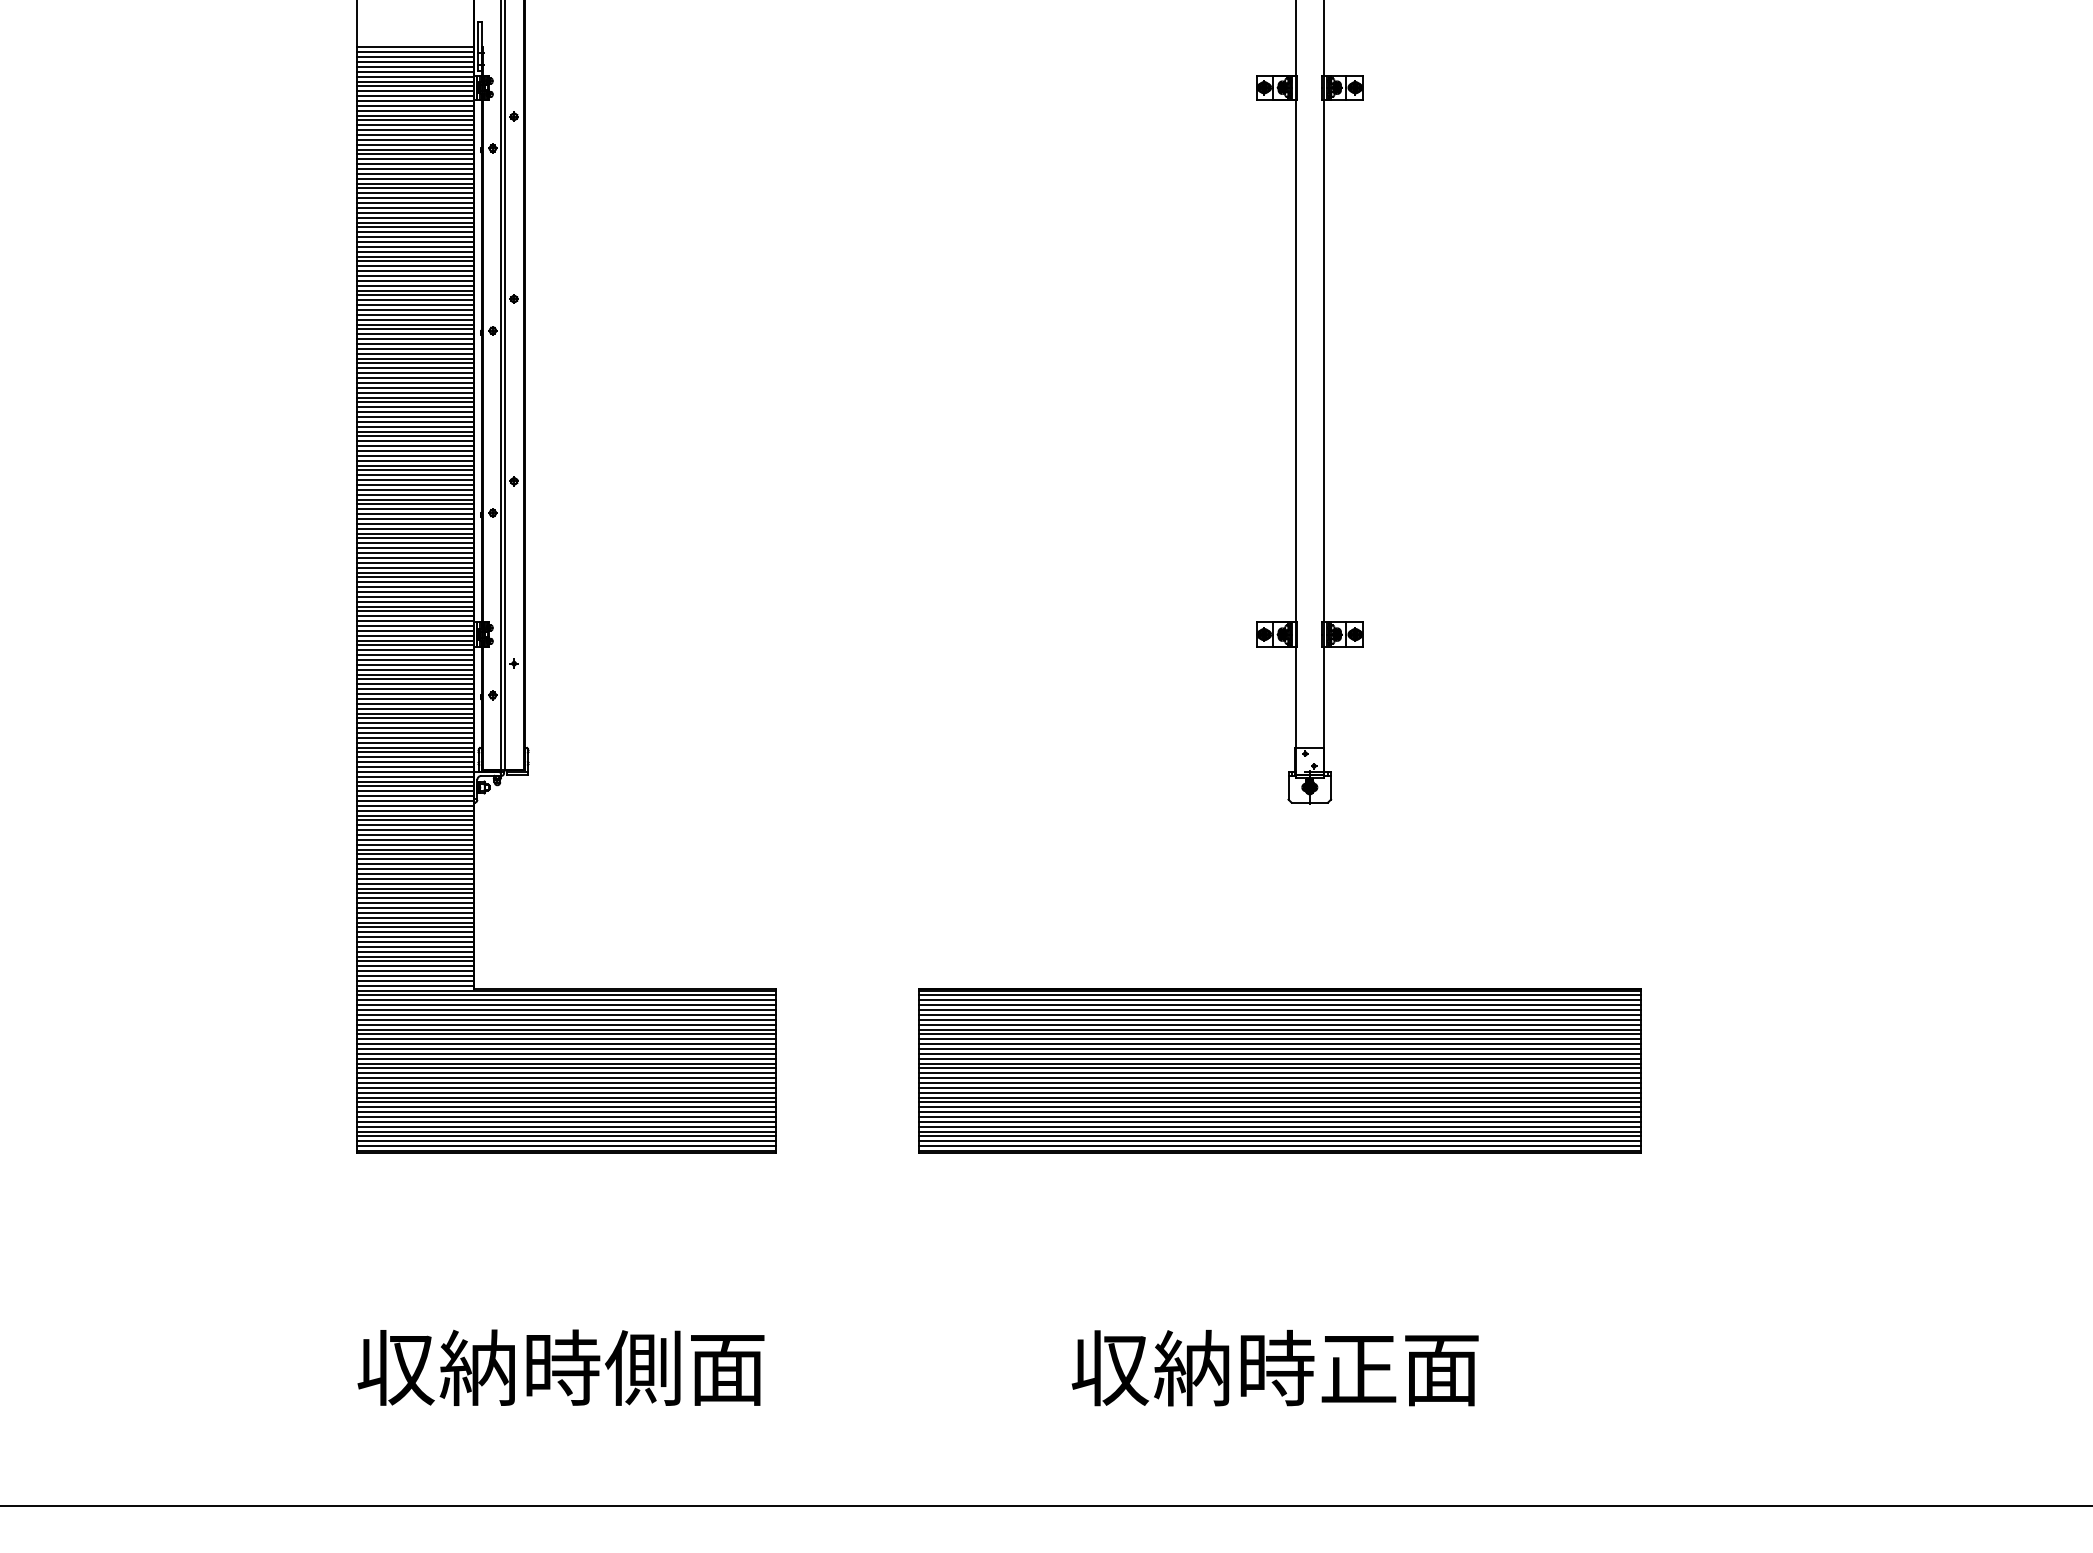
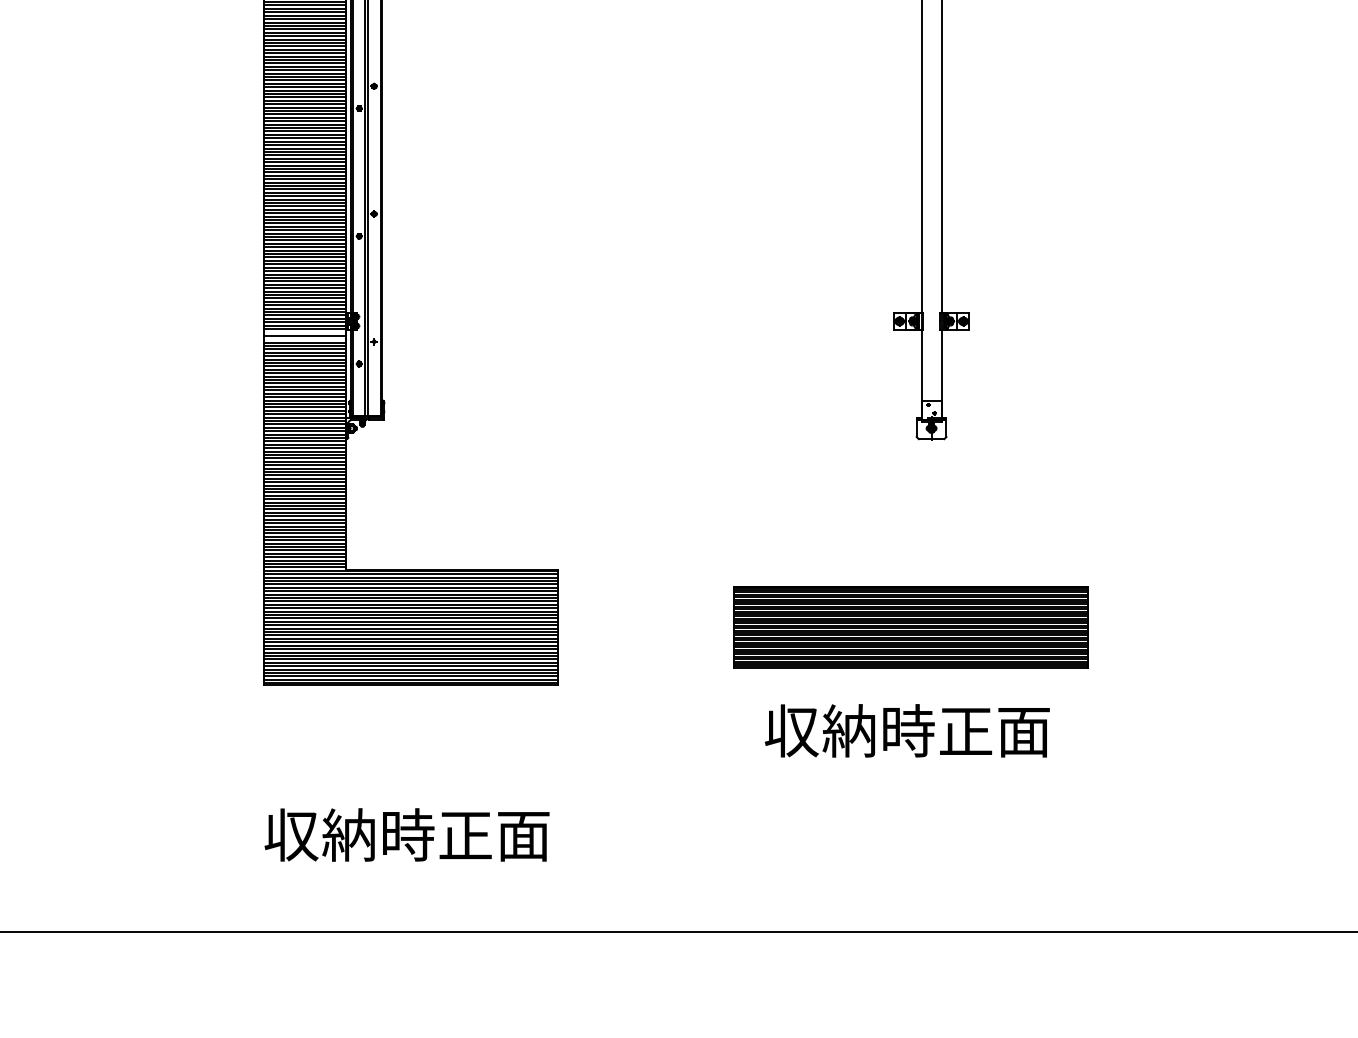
line: (415, 650) -> (305, 332), removed
line: (415, 660) -> (305, 339), removed
part: (1279, 1070) -> (910, 626), size x0.7
text: (643, 1367) -> (464, 834), 収納時側面 -> 収納時正面
text: (1274, 1368) -> (906, 731), moved

